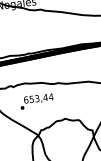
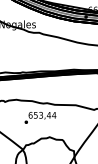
text: (36, 101) -> (40, 117), moved

